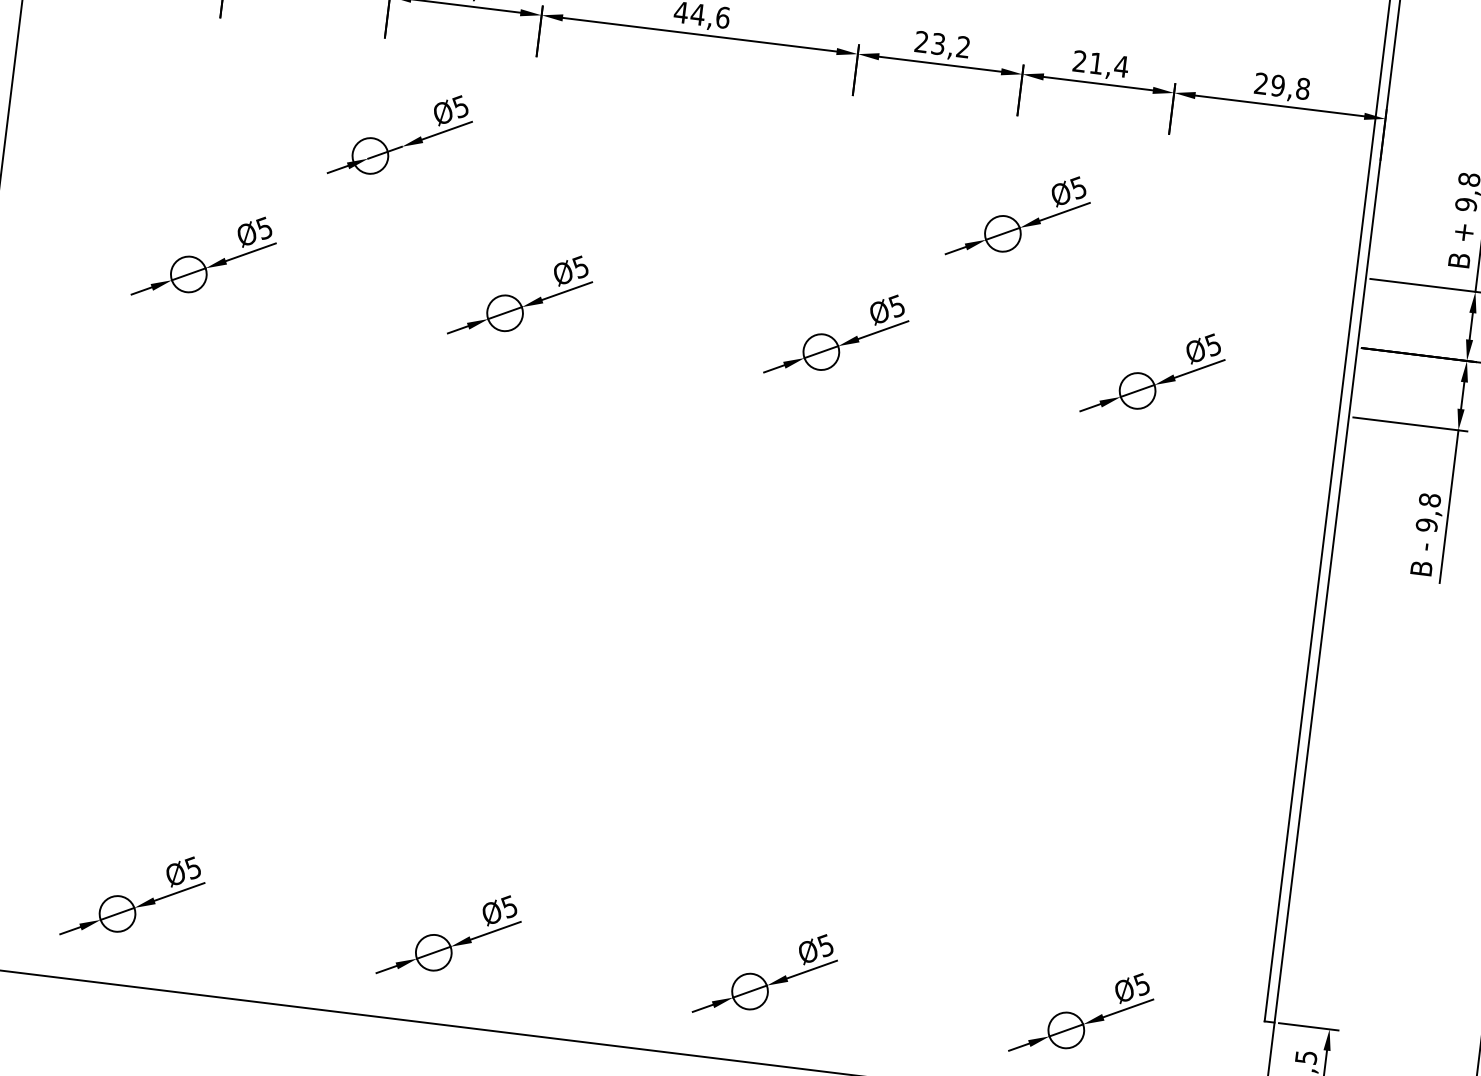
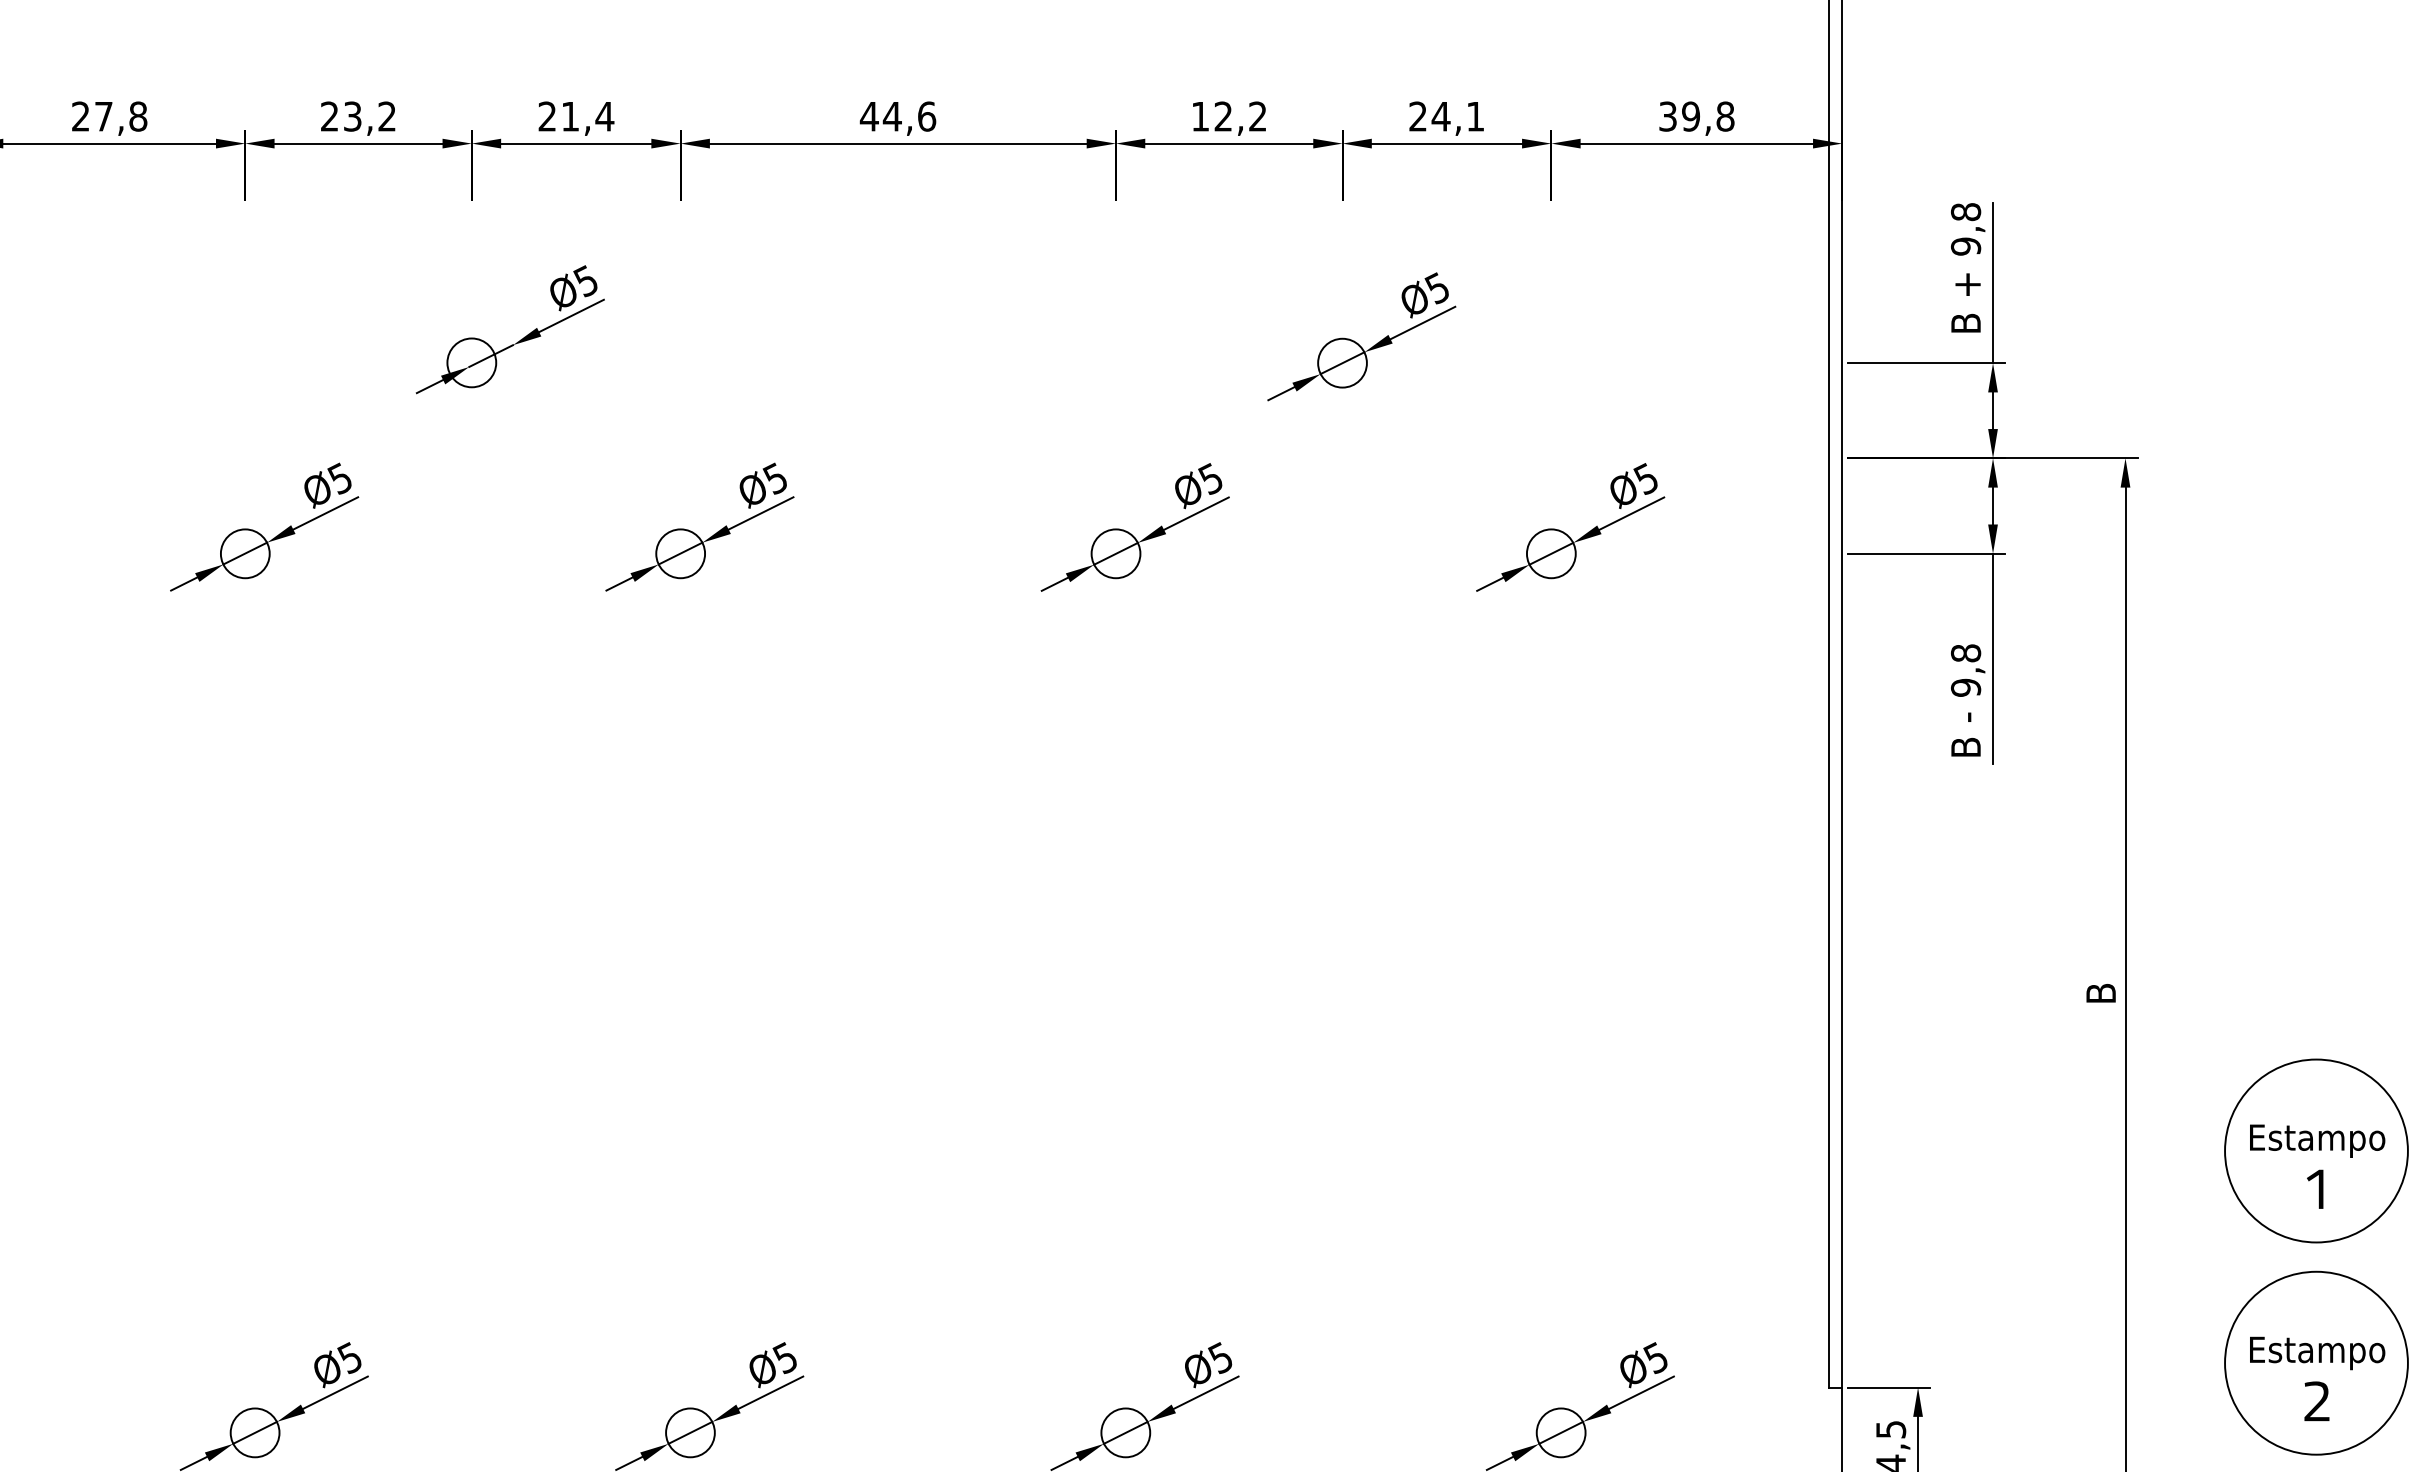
text: (929, 42) -> (1211, 116), 23,2 -> 12,2
text: (1109, 65) -> (1458, 116), 21,4 -> 24,1
text: (1260, 83) -> (1667, 116), 29,8 -> 39,8

